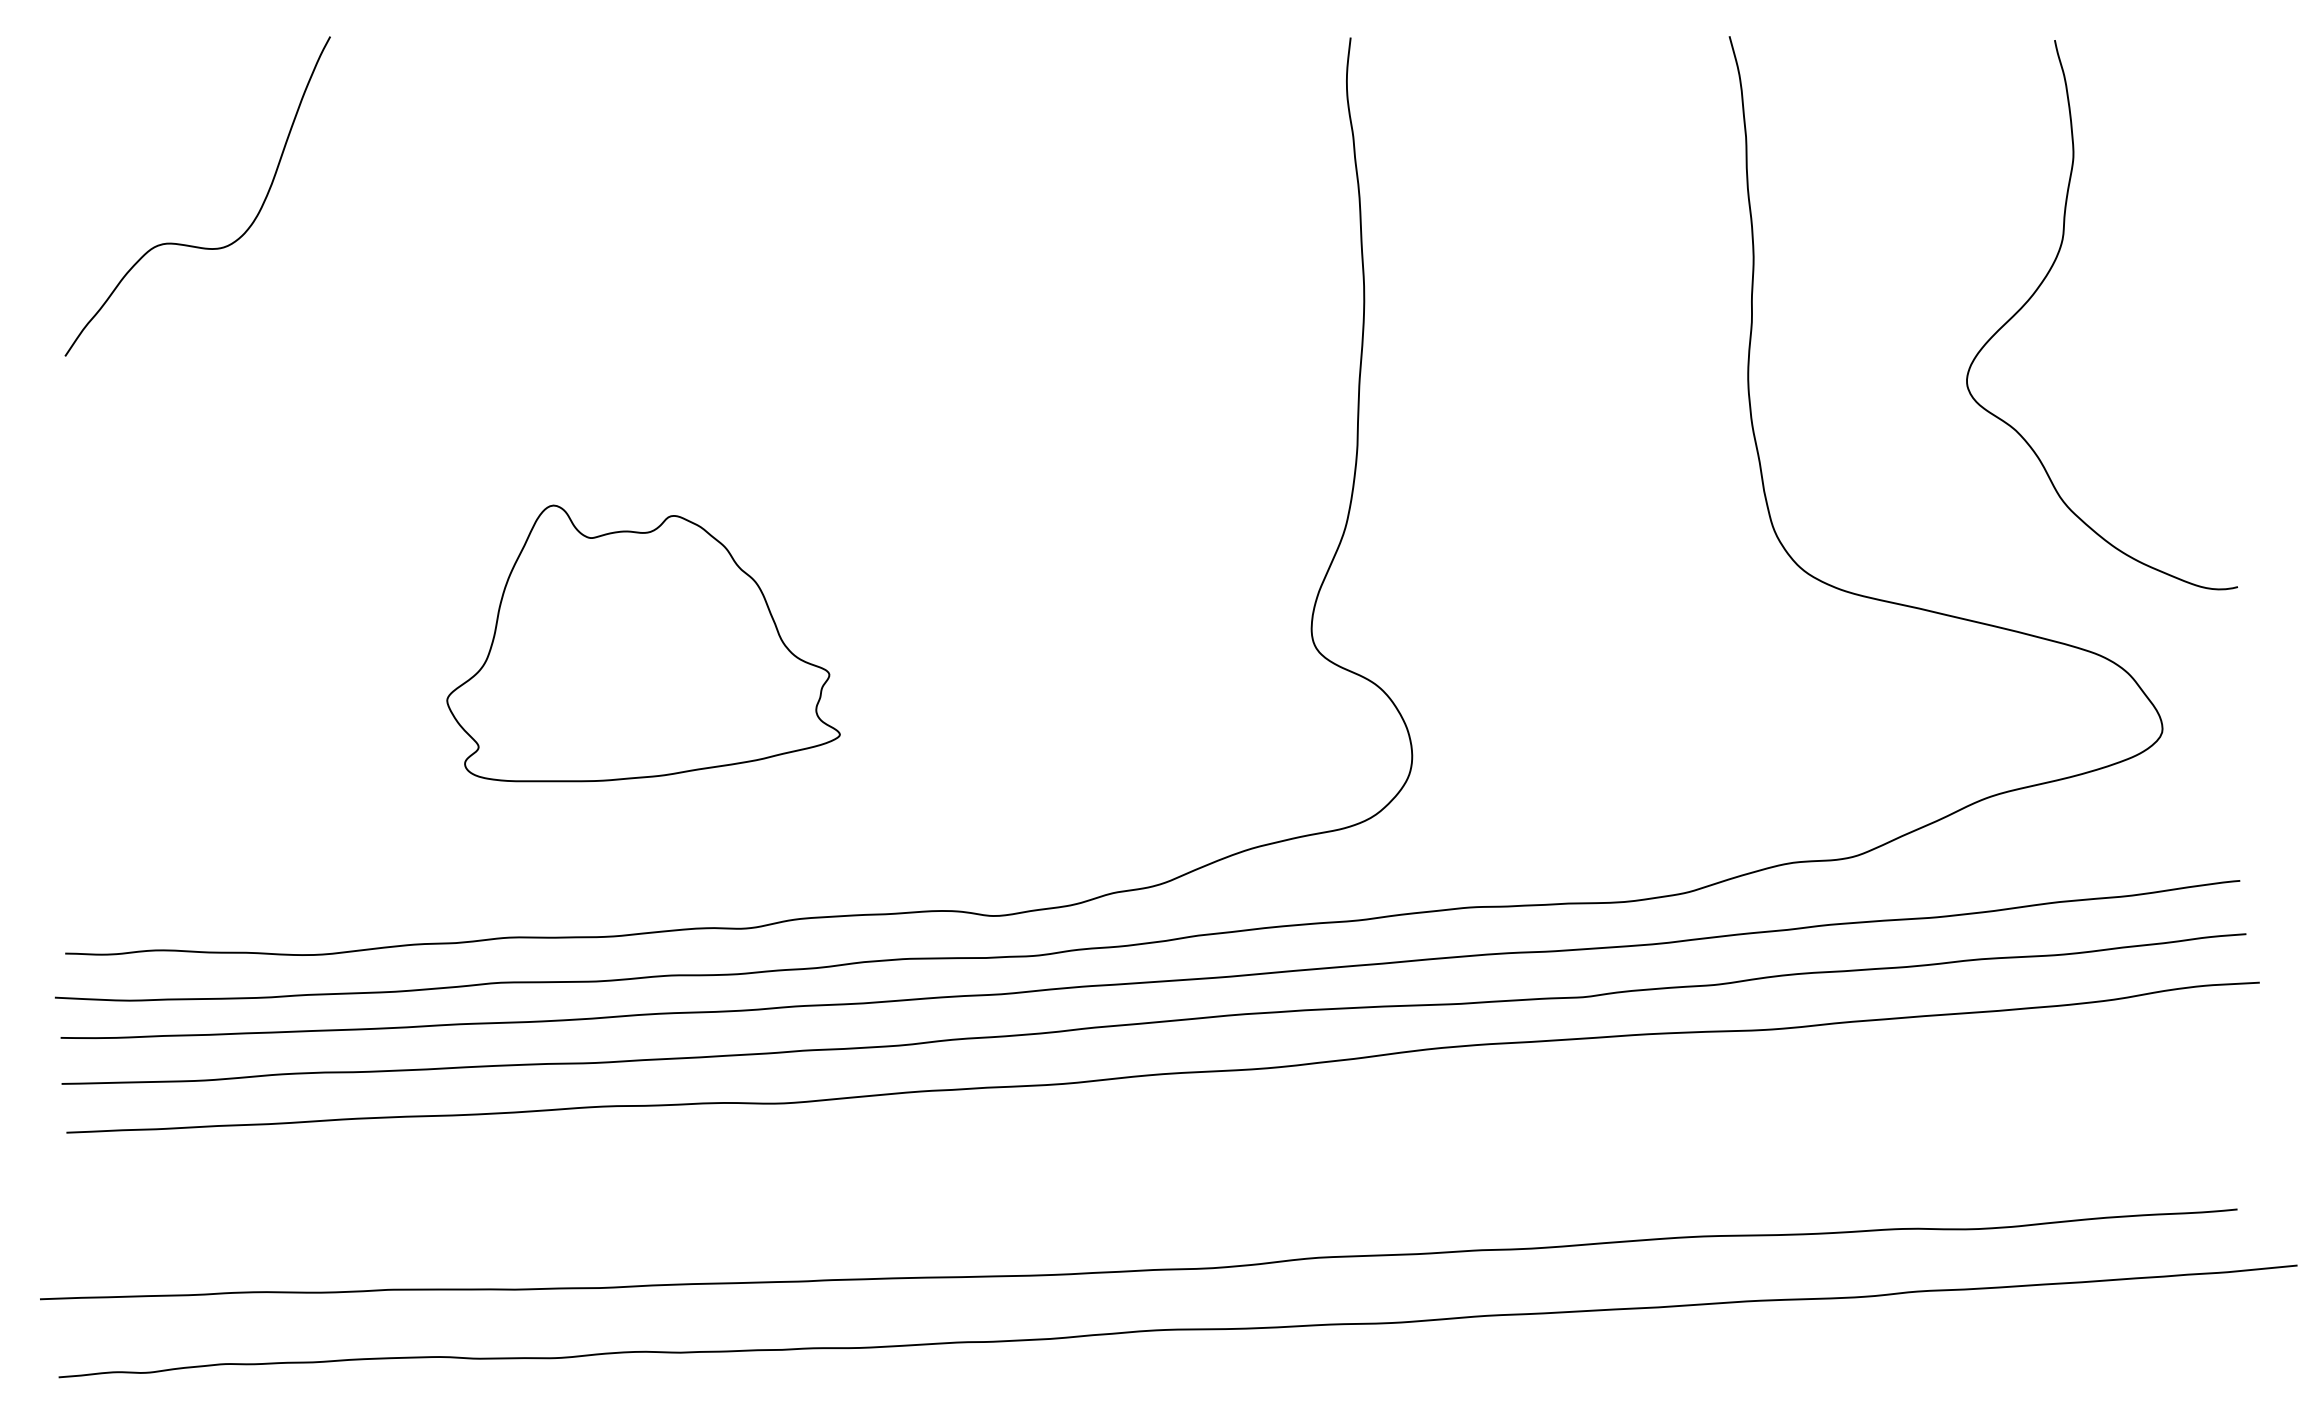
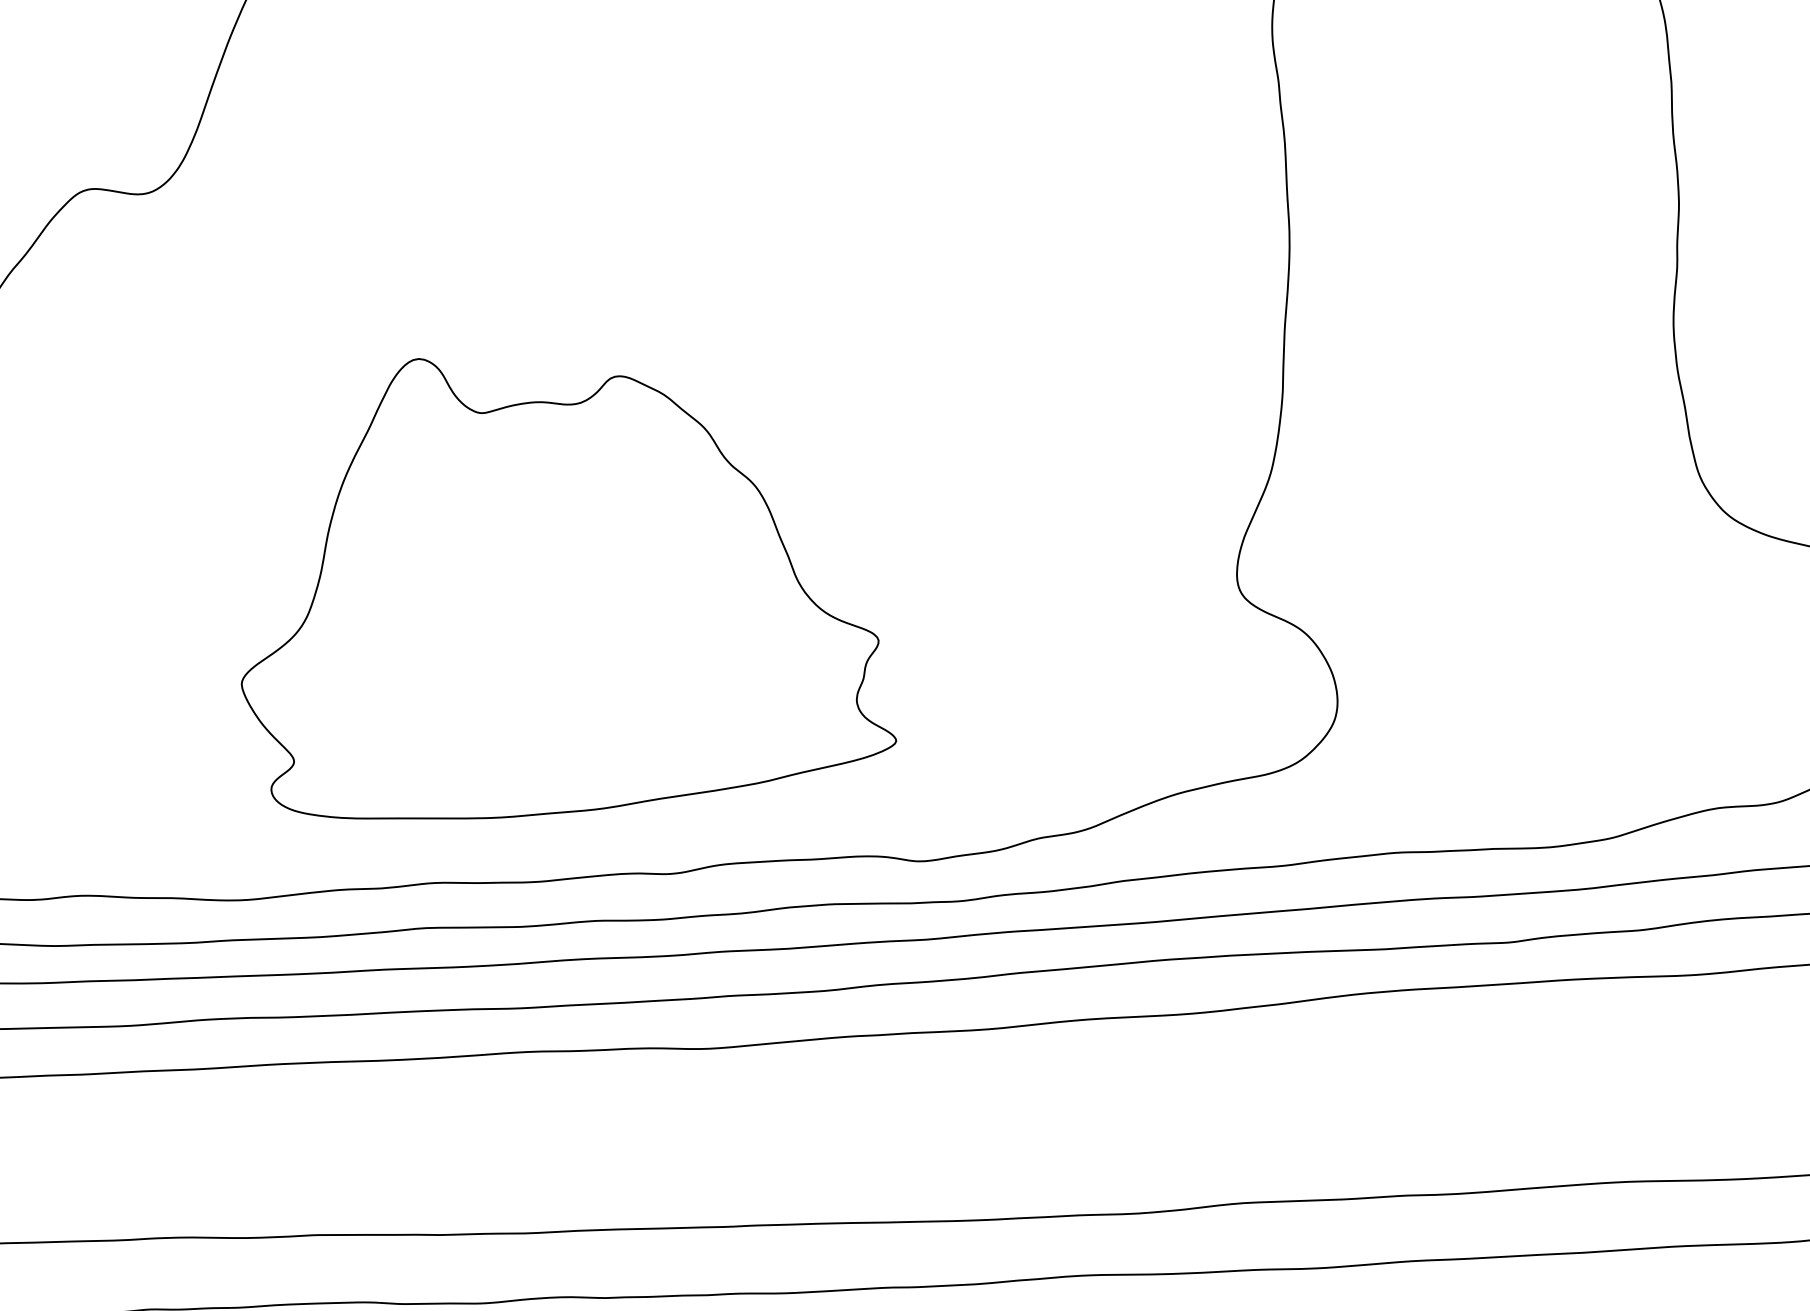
part: (643, 643) -> (568, 588), size x1.67

